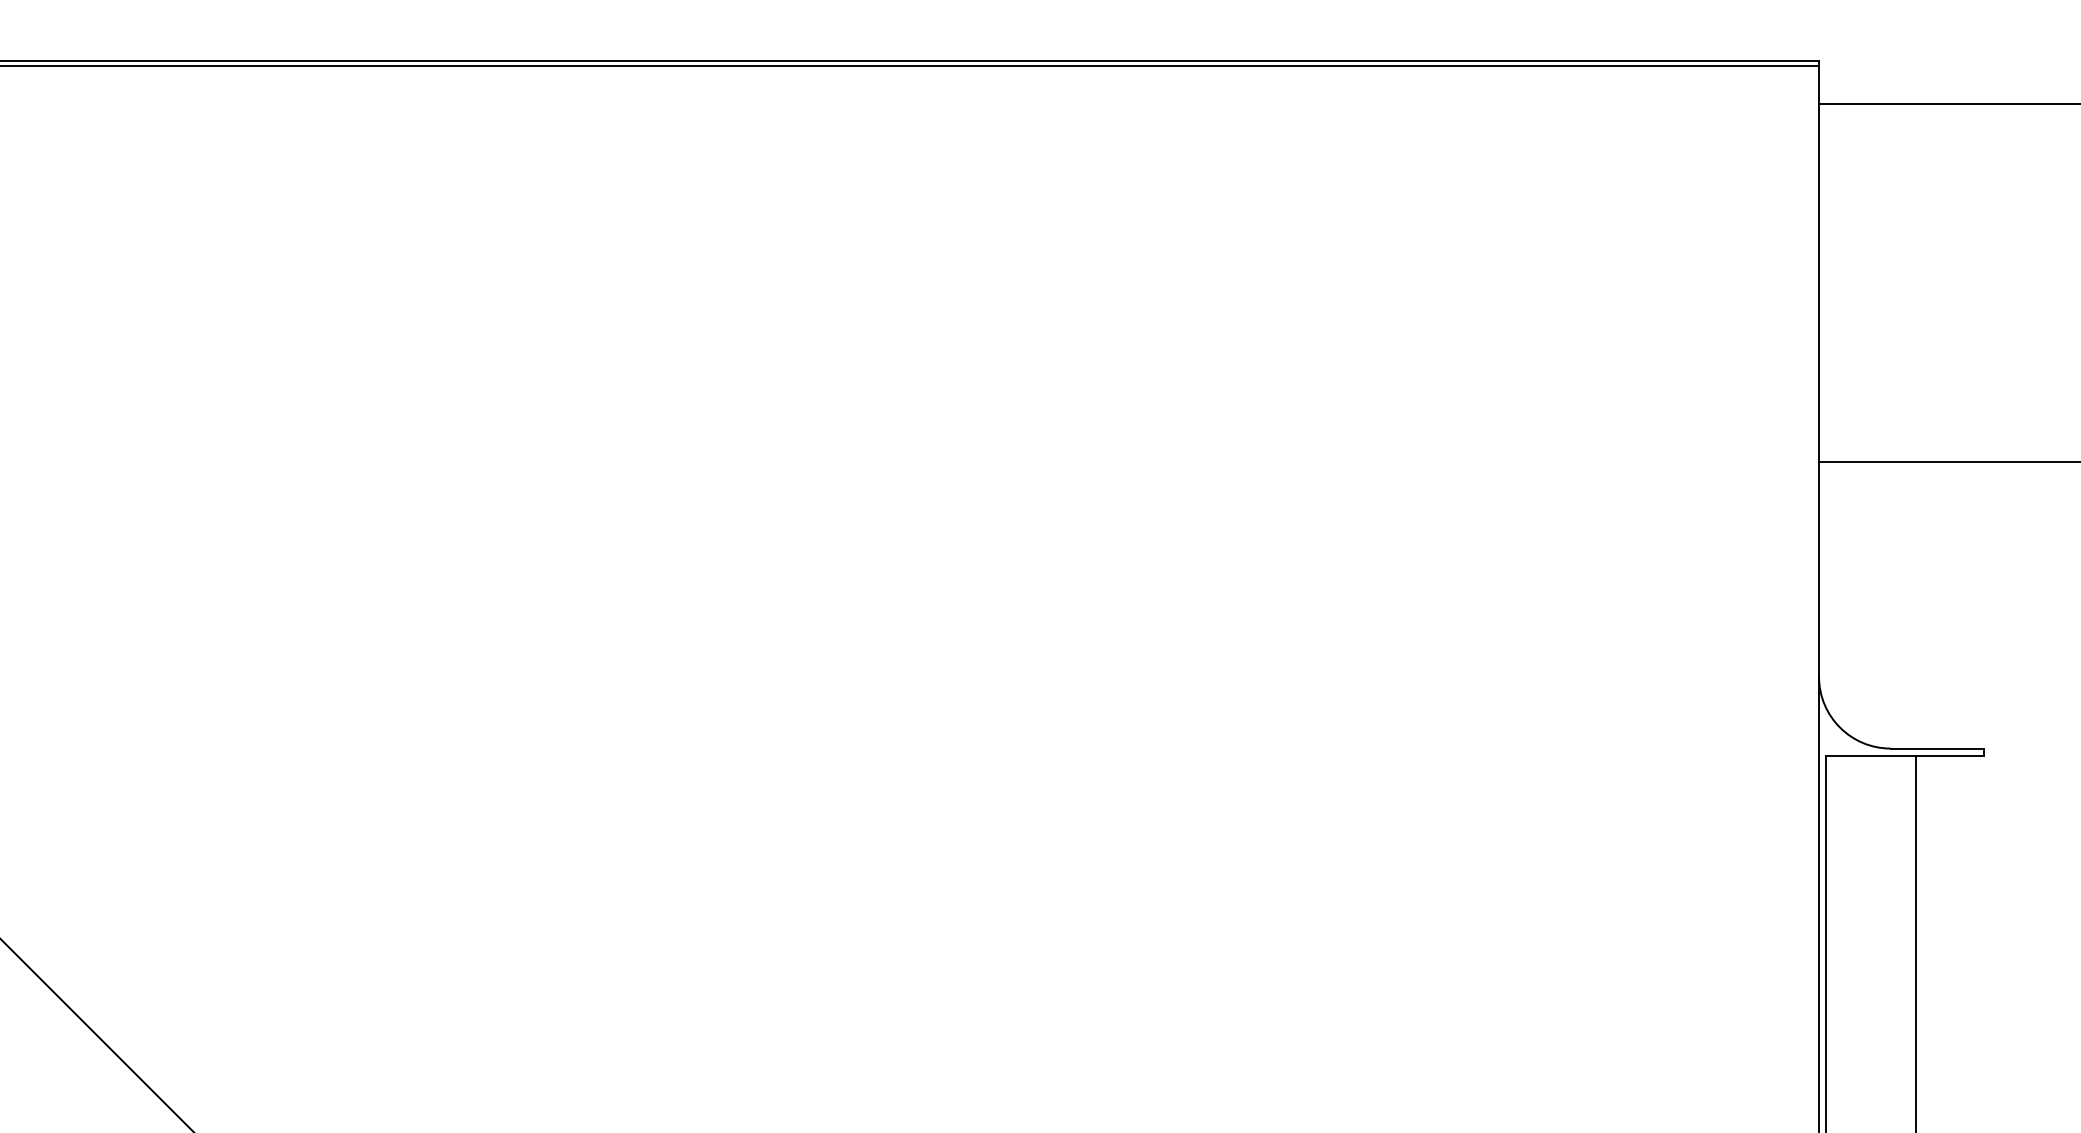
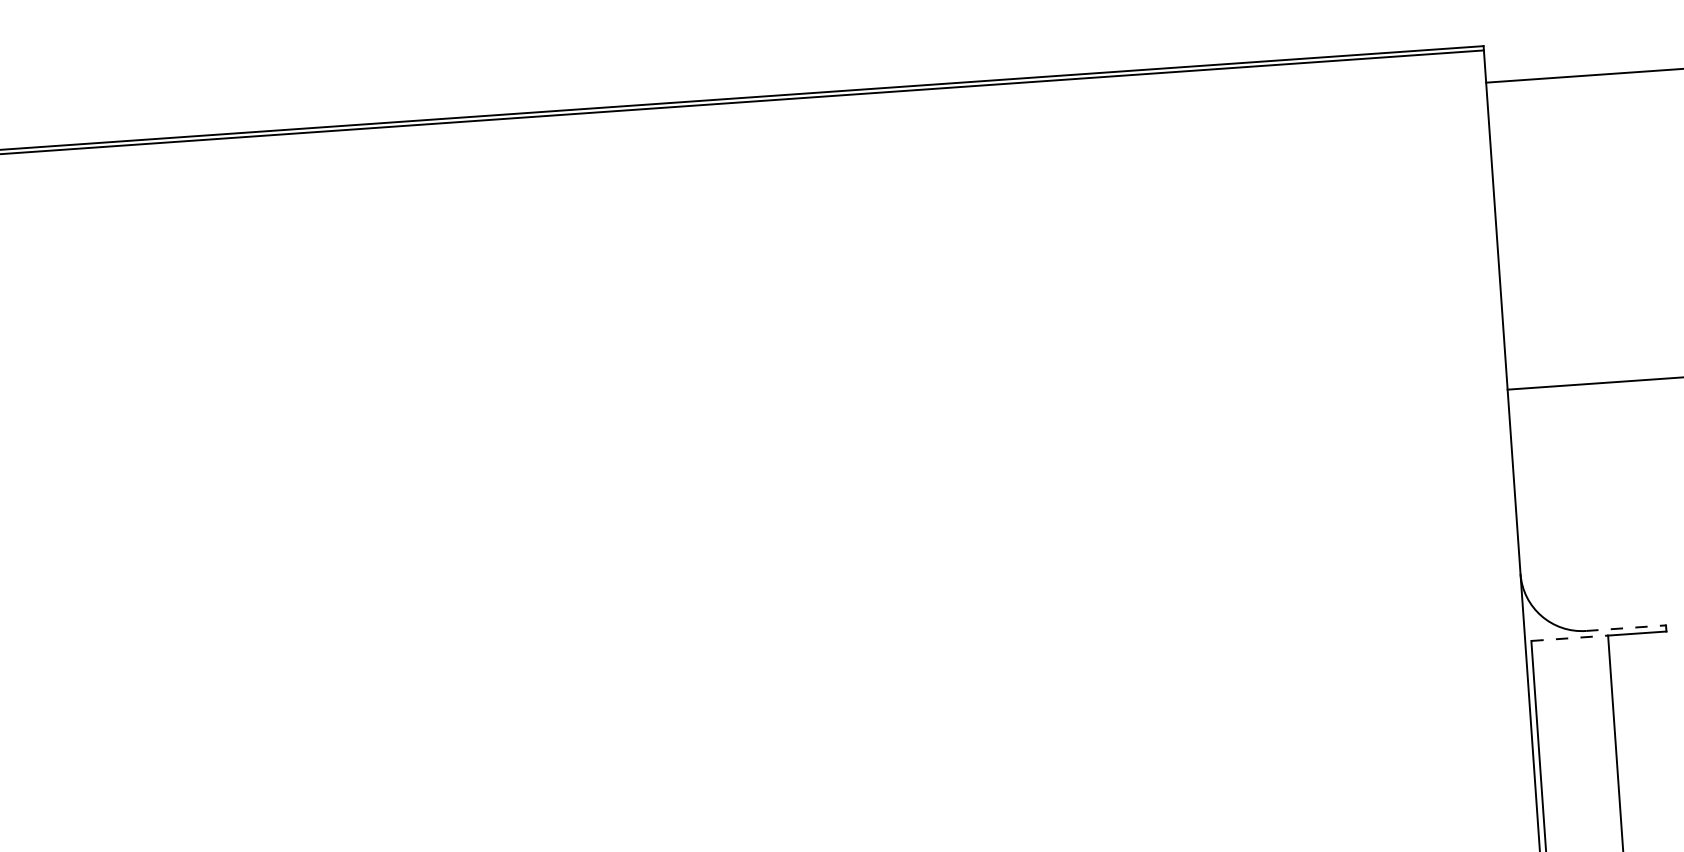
line: (1937, 748) -> (1626, 628), solid -> dashed
line: (1870, 755) -> (1569, 638), solid -> dashed

